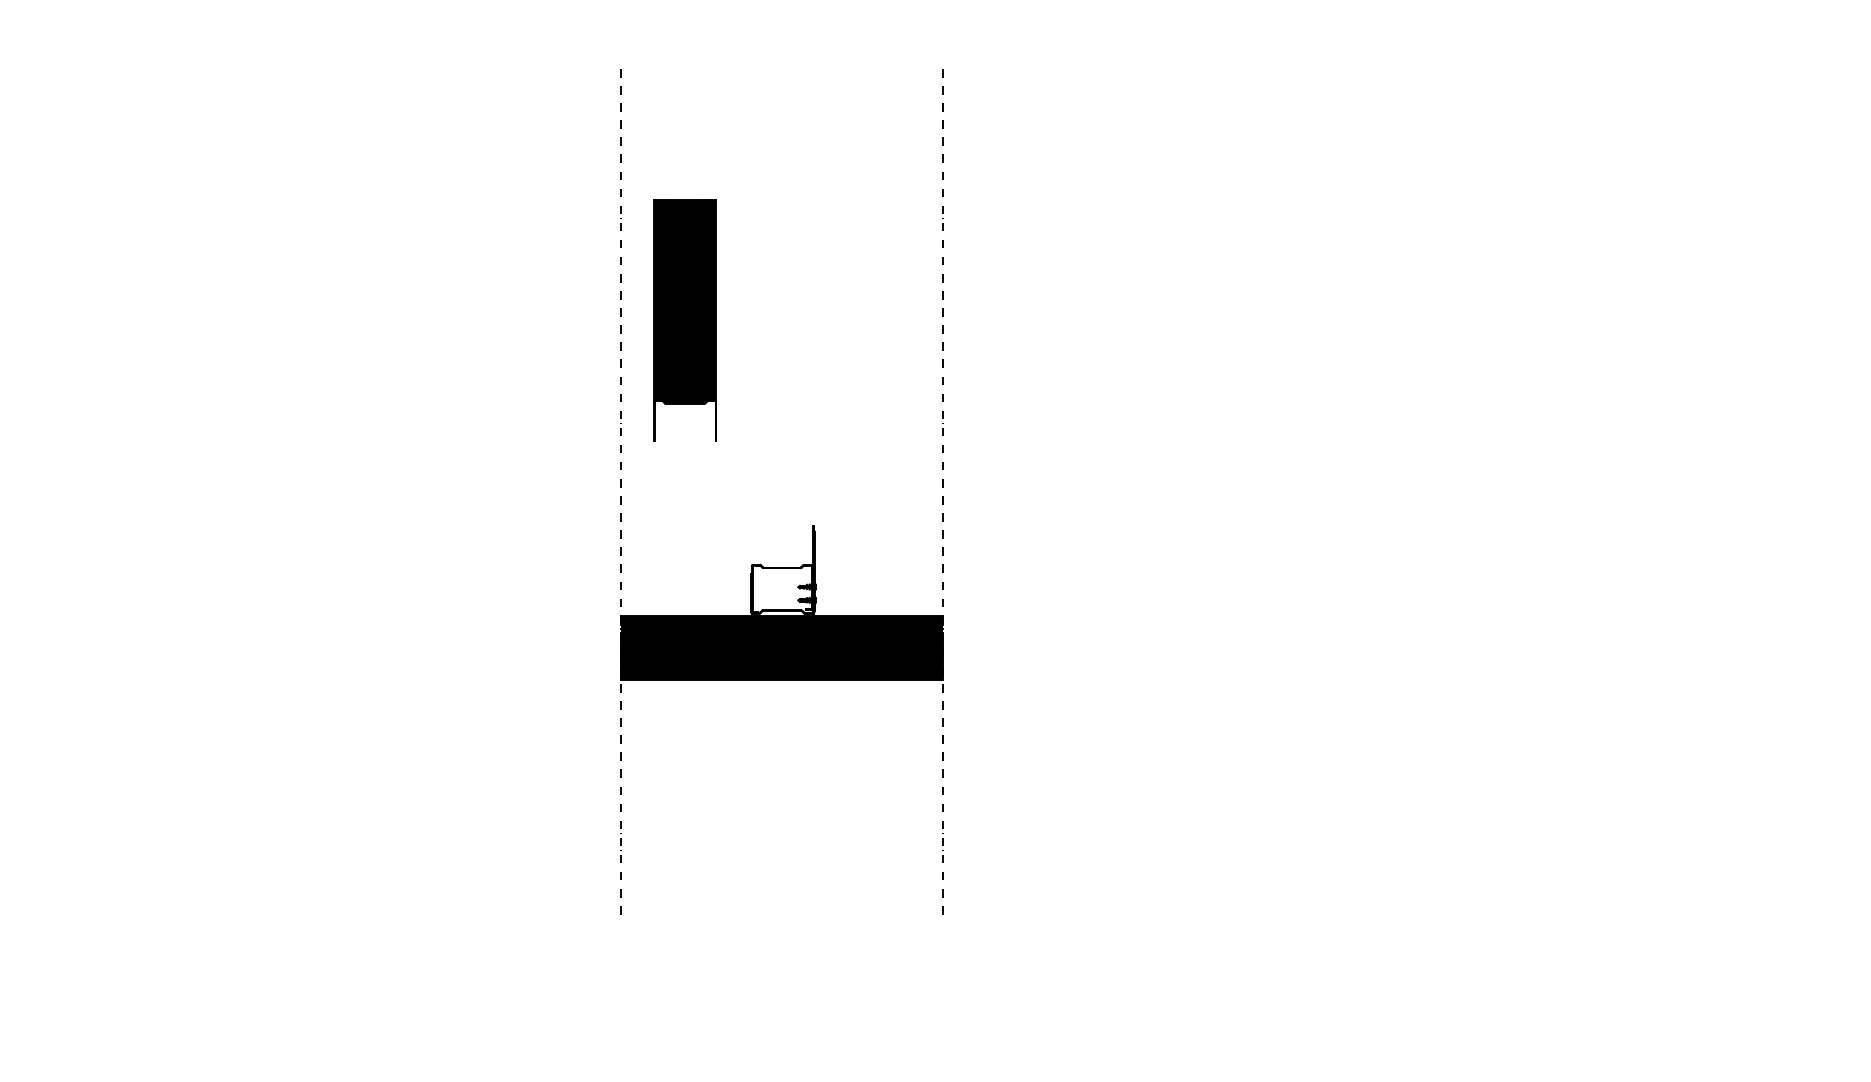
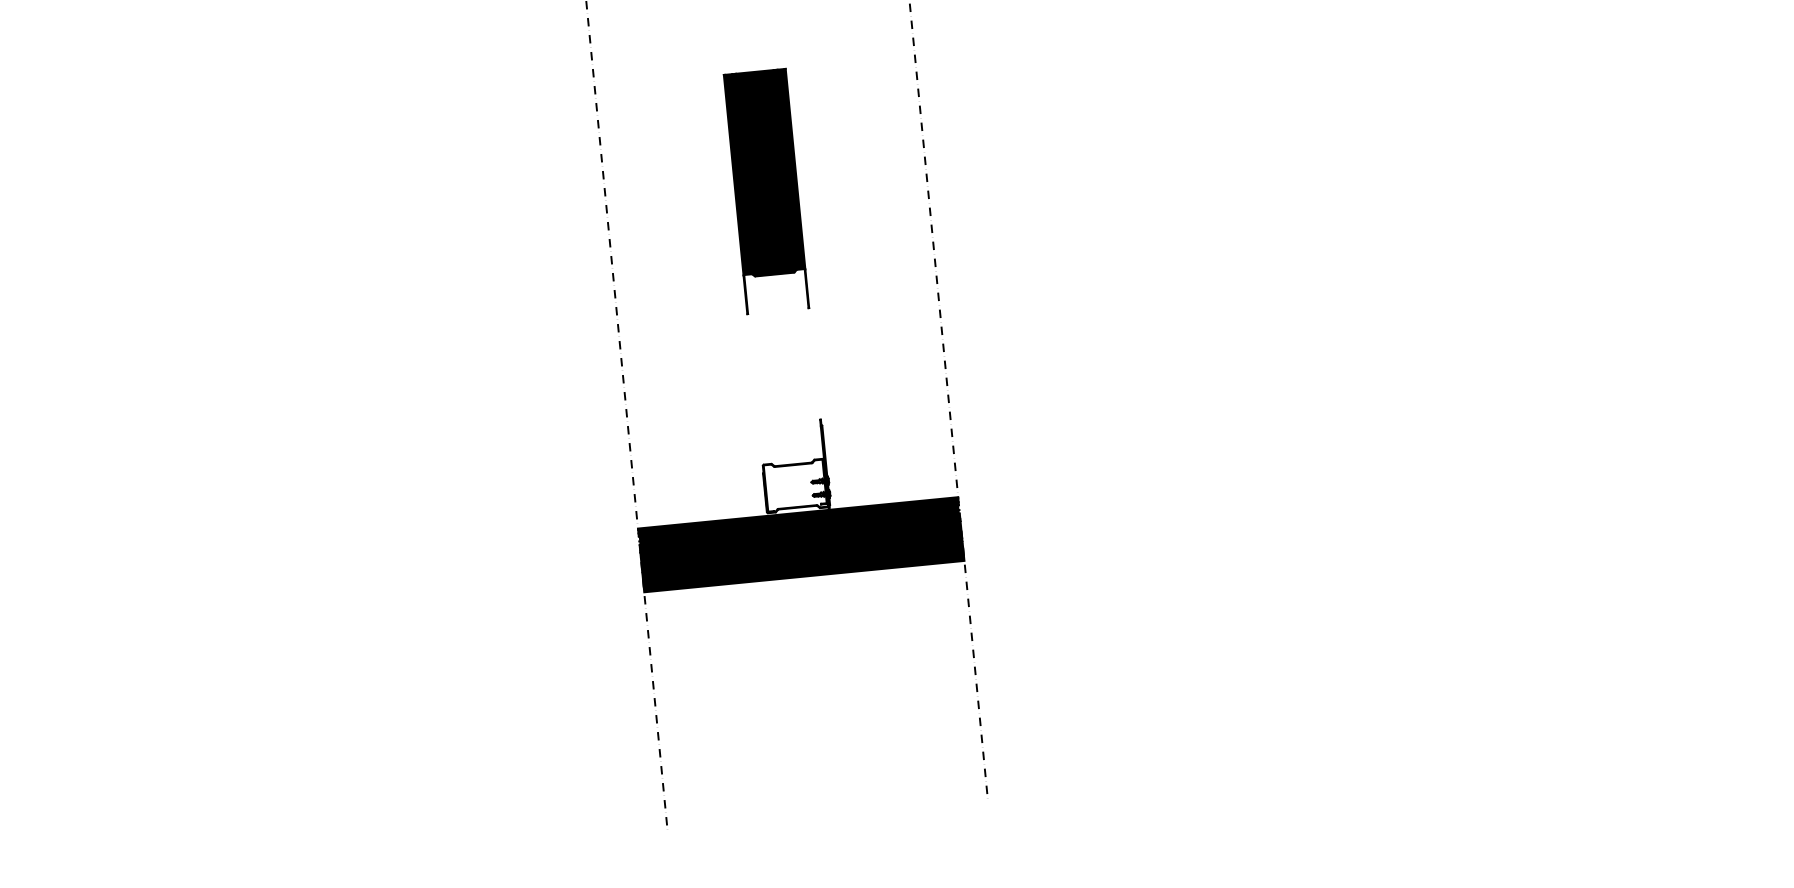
part: (684, 320) -> (765, 191), moved

